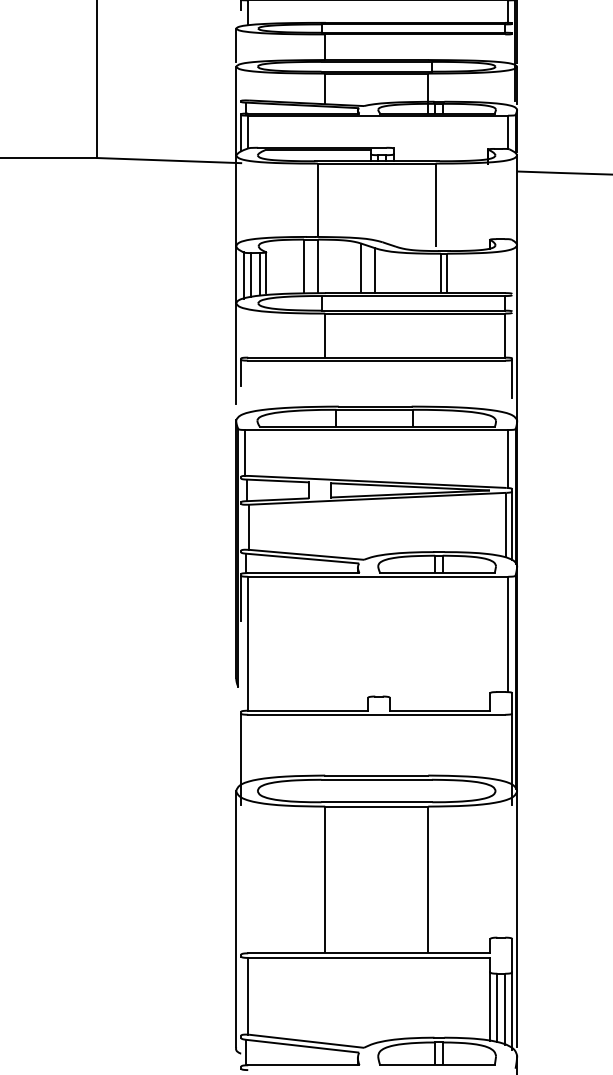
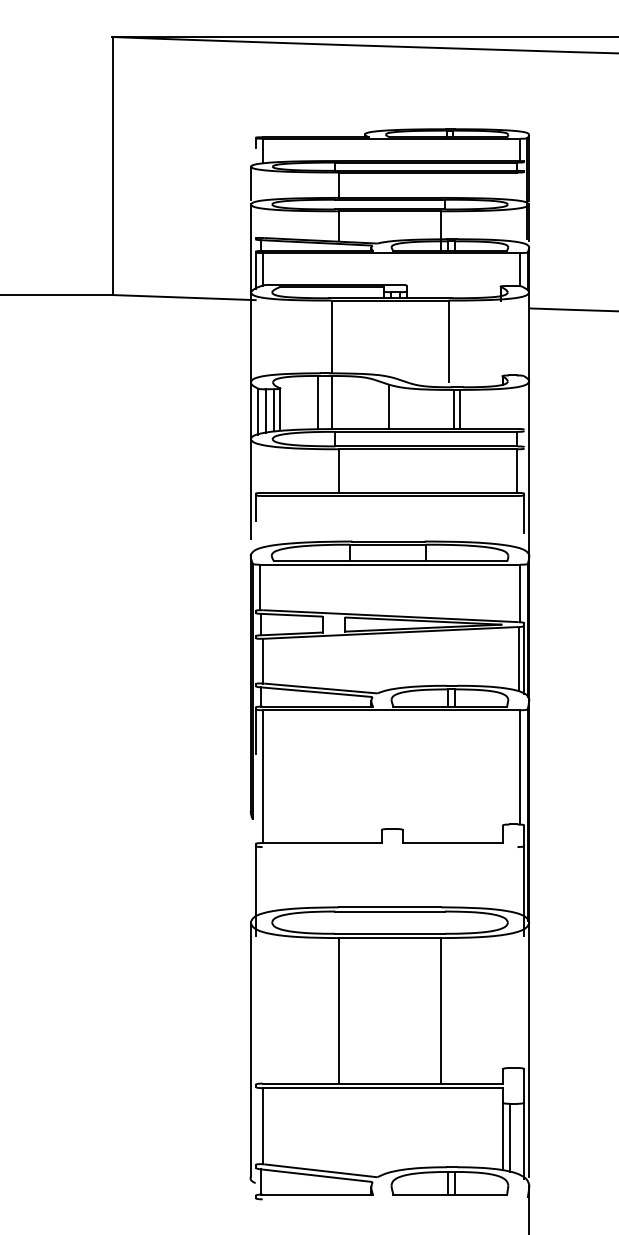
line: (361, 267) -> (374, 403), removed
line: (376, 715) -> (389, 847), removed
line: (505, 1008) -> (517, 1138), removed

